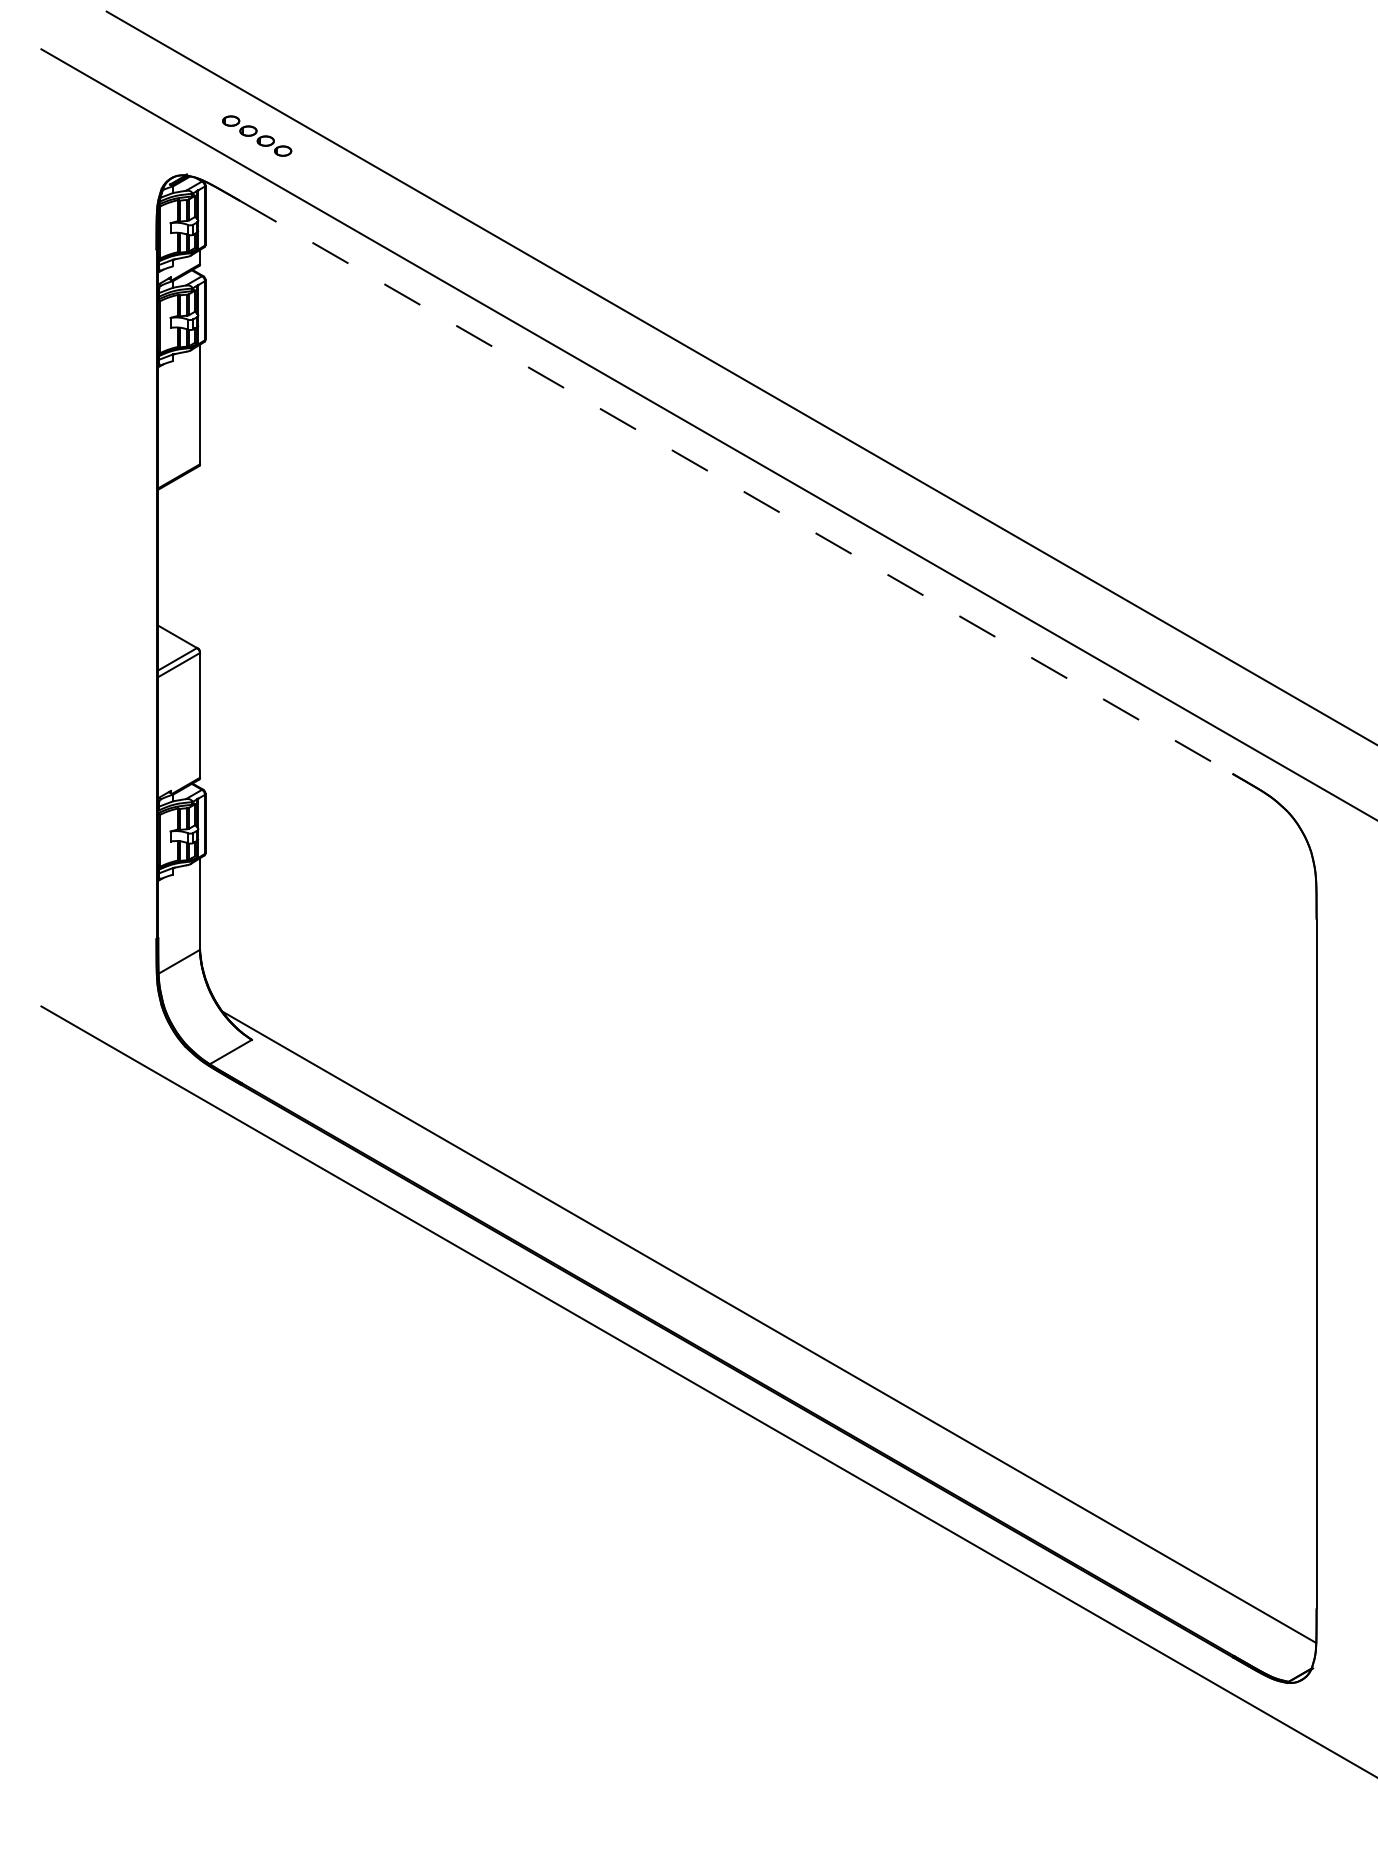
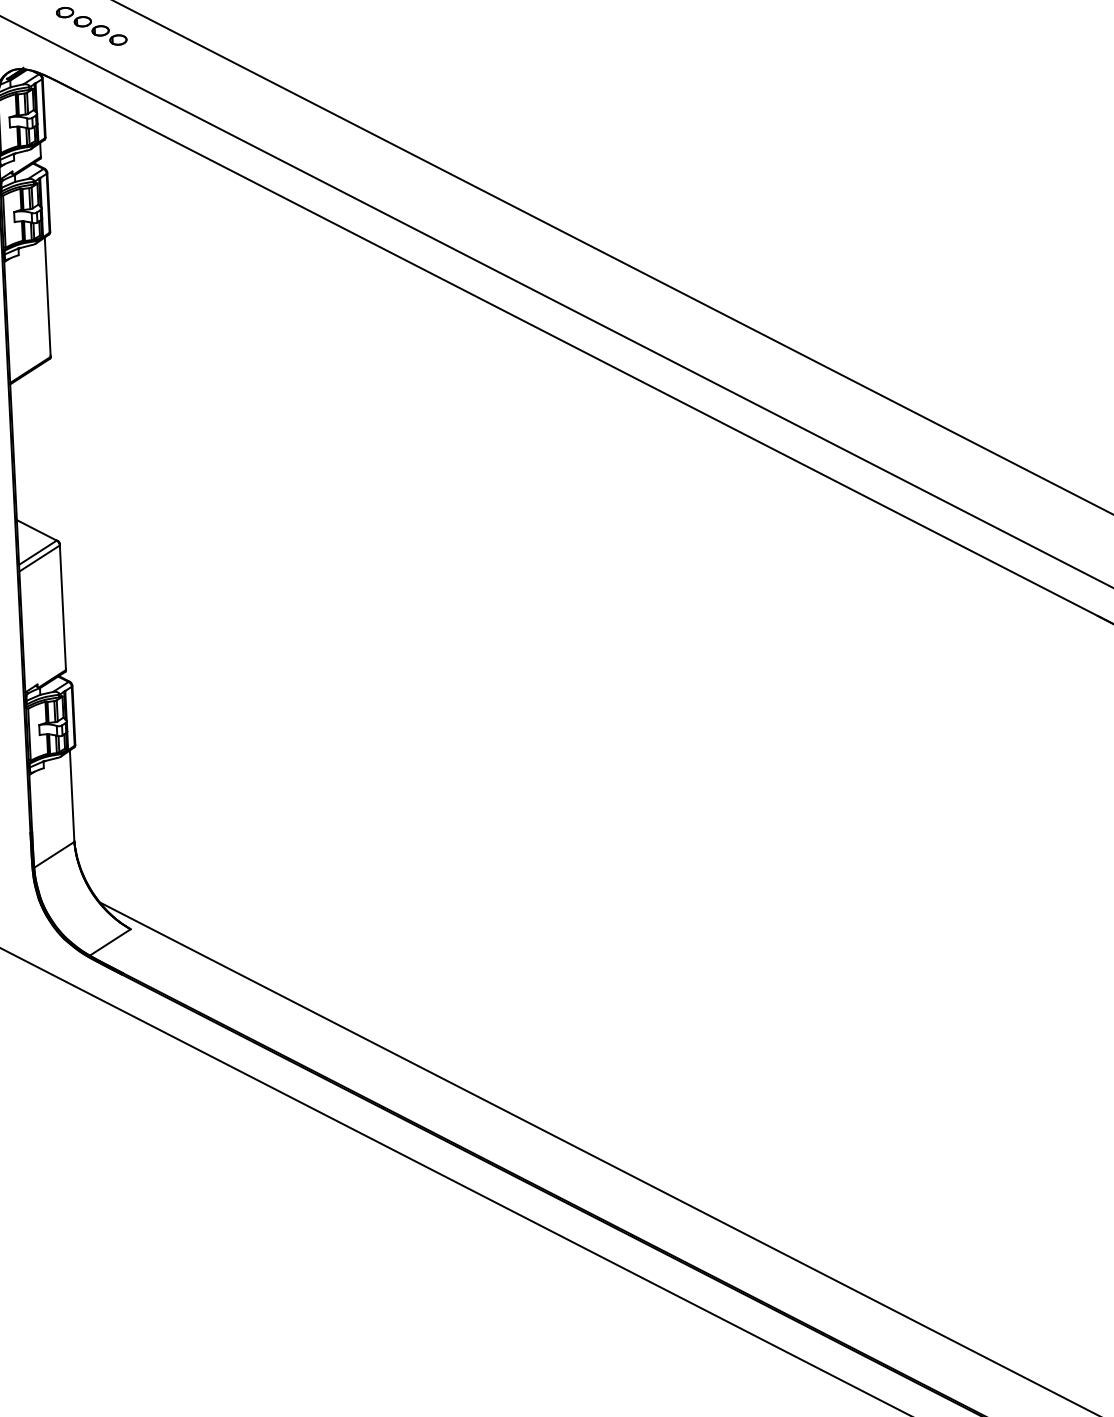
line: (736, 487) -> (587, 353), dashed -> solid

